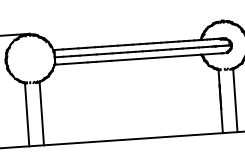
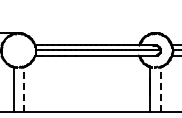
line: (234, 100) -> (160, 89), solid -> dashed
line: (41, 113) -> (23, 89), solid -> dashed

